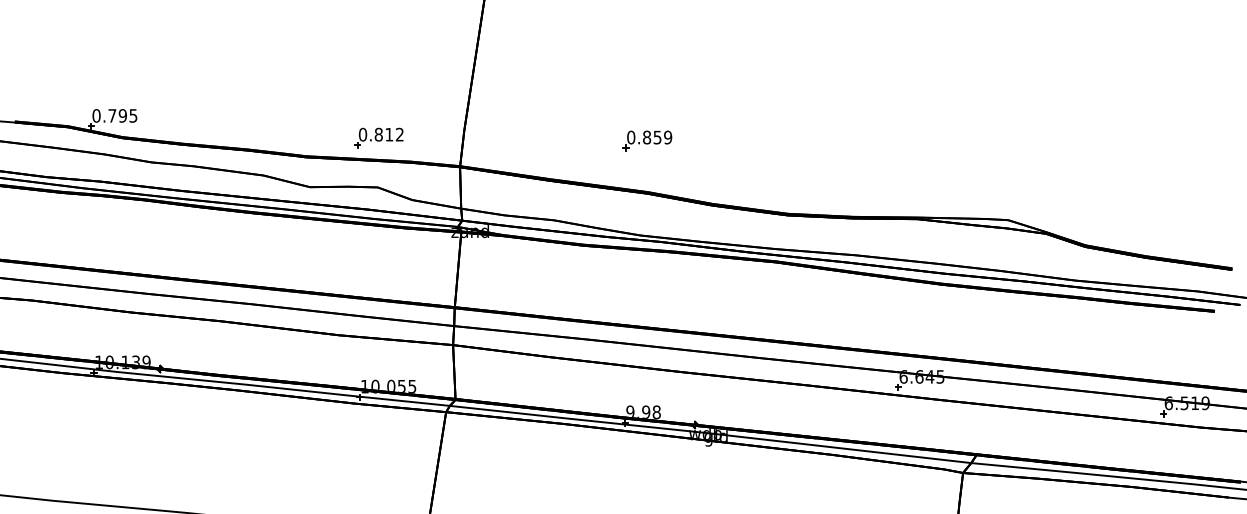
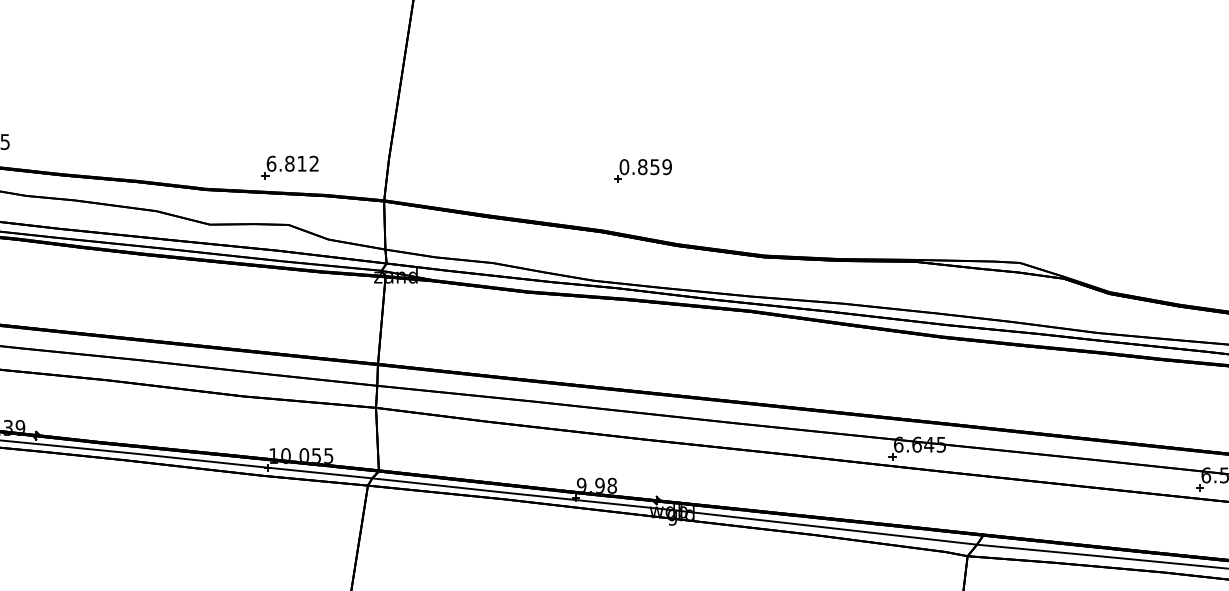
text: (363, 134) -> (272, 163), 0.812 -> 6.812
part: (647, 140) -> (643, 170), moved

